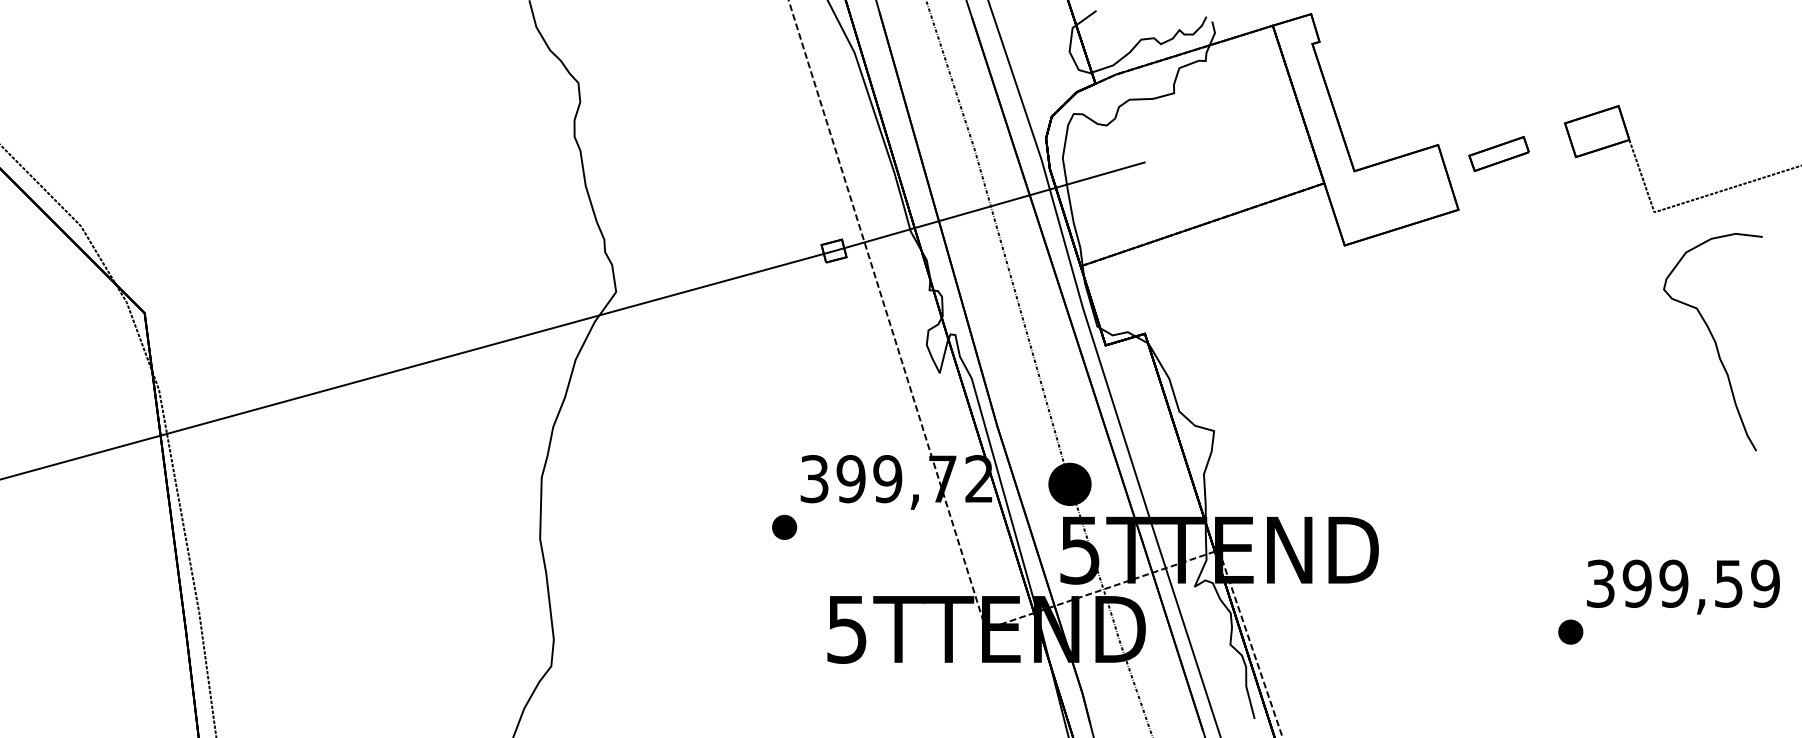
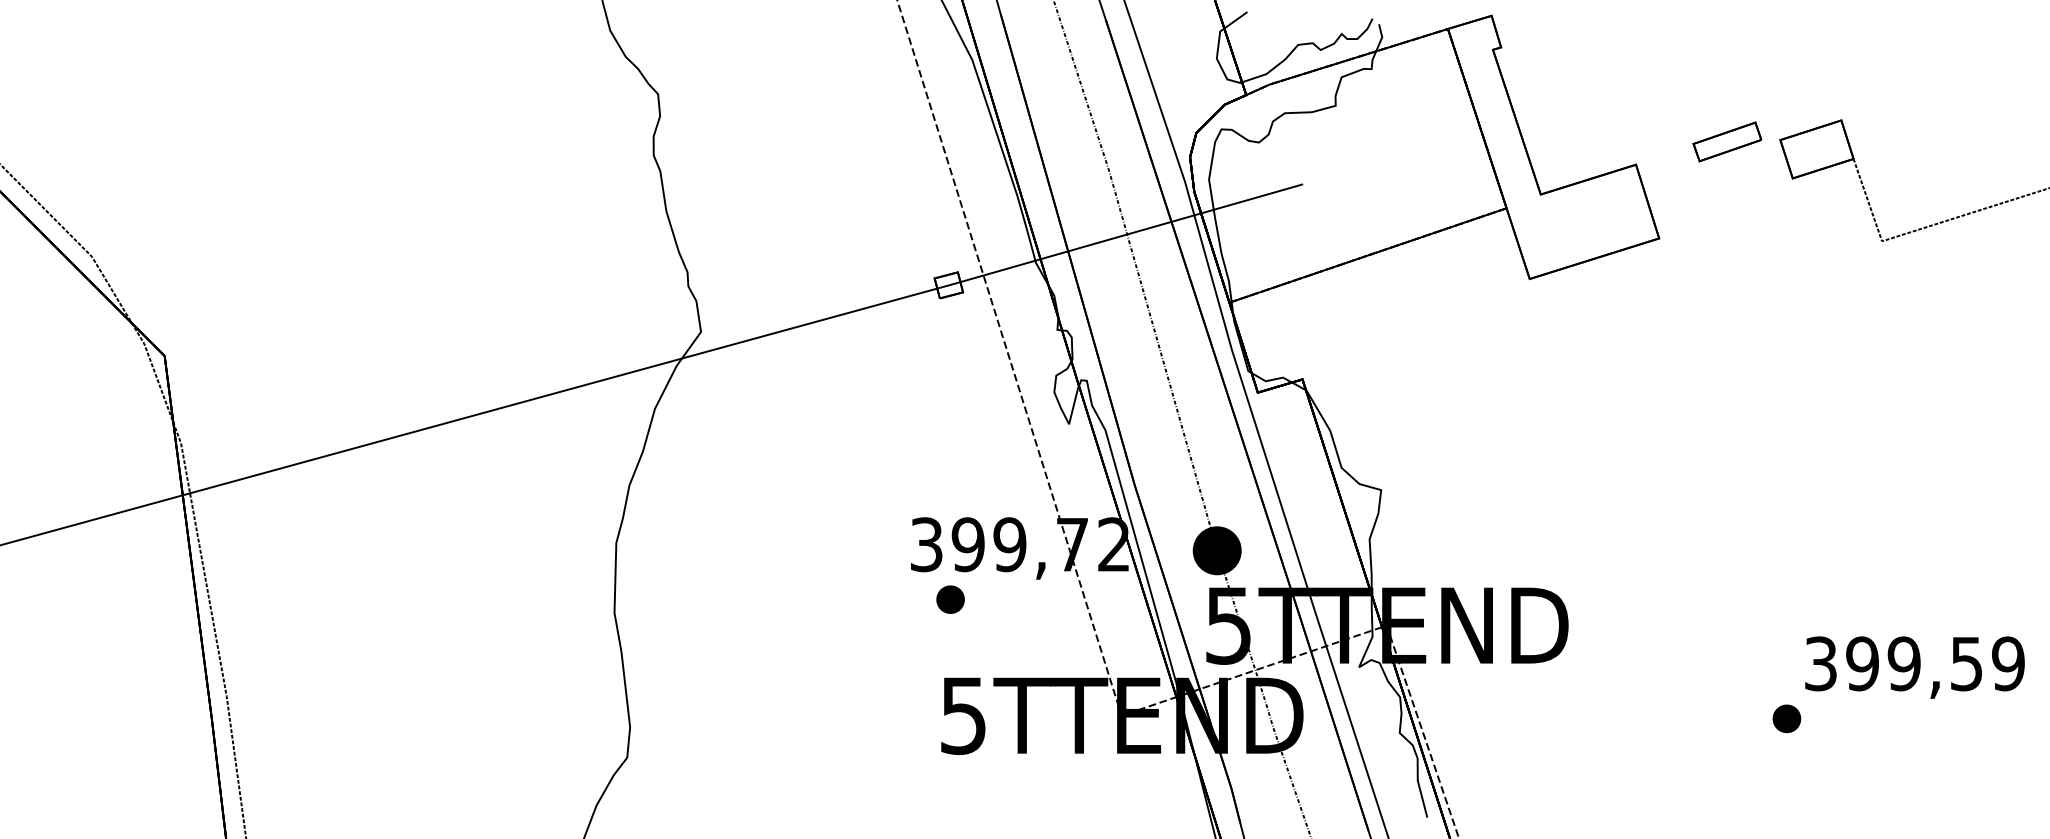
part: (1499, 153) -> (1727, 141), moved
curve: (1713, 340) -> (1949, 387), removed
part: (784, 527) -> (950, 599), moved

